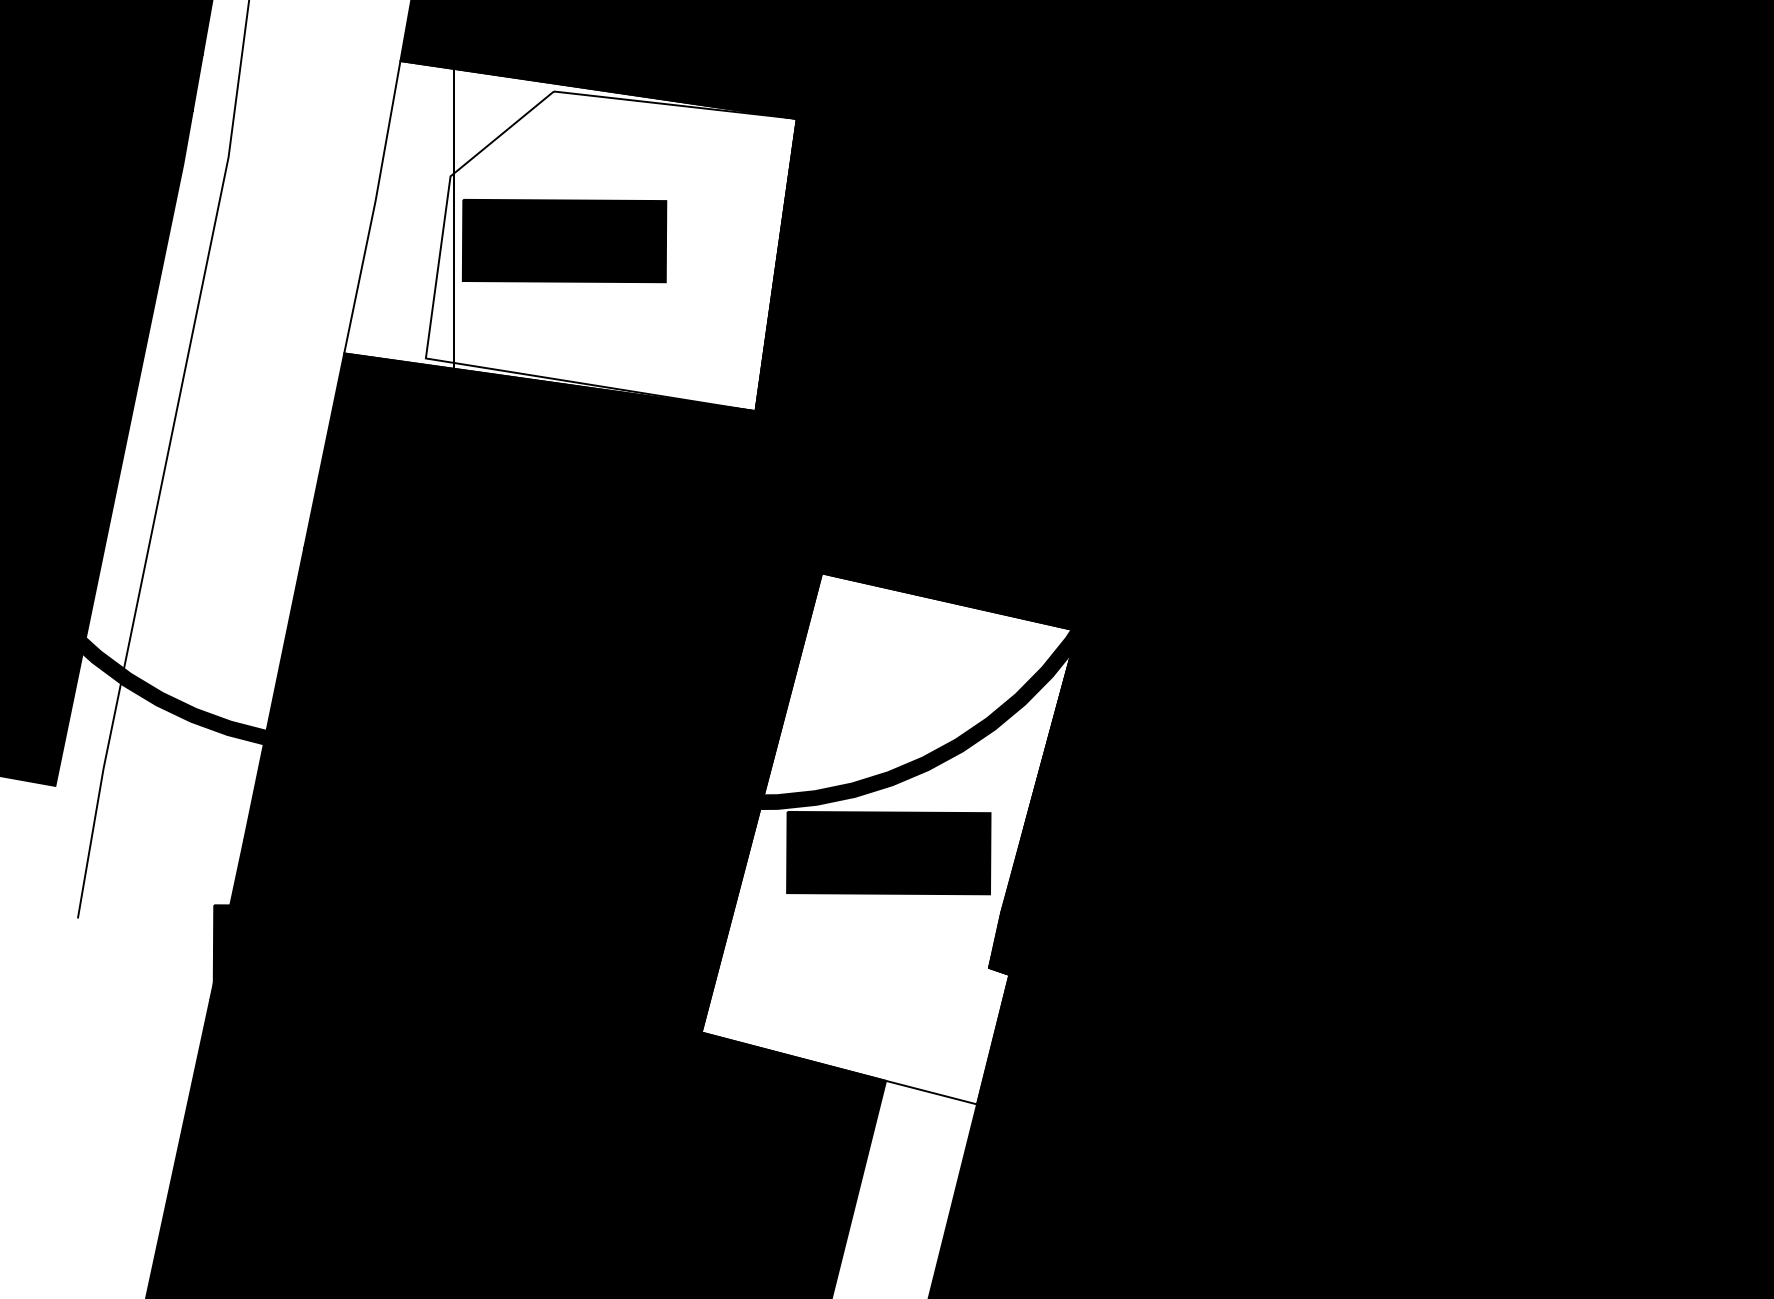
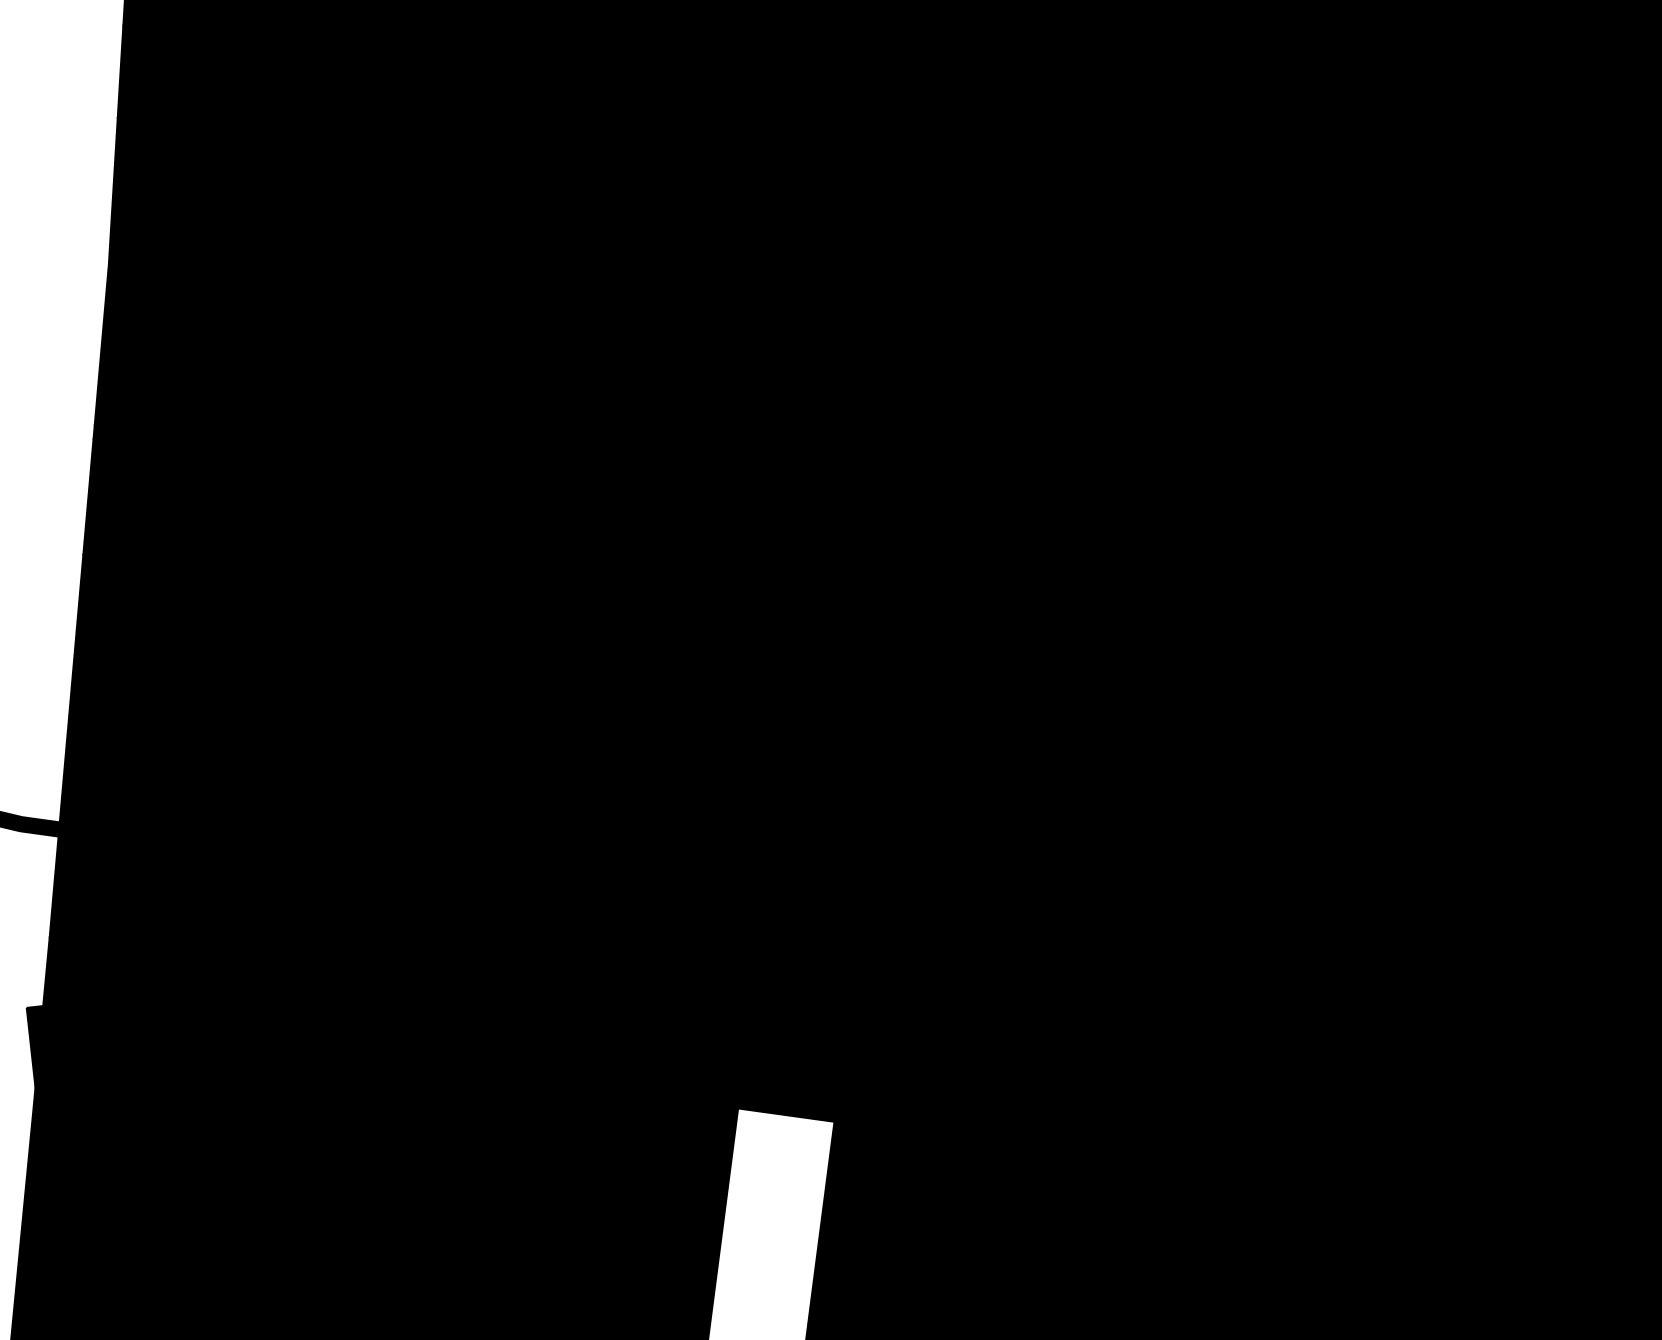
fill: (570, 236) -> (313, 278), added
fill: (889, 838) -> (712, 858), added

